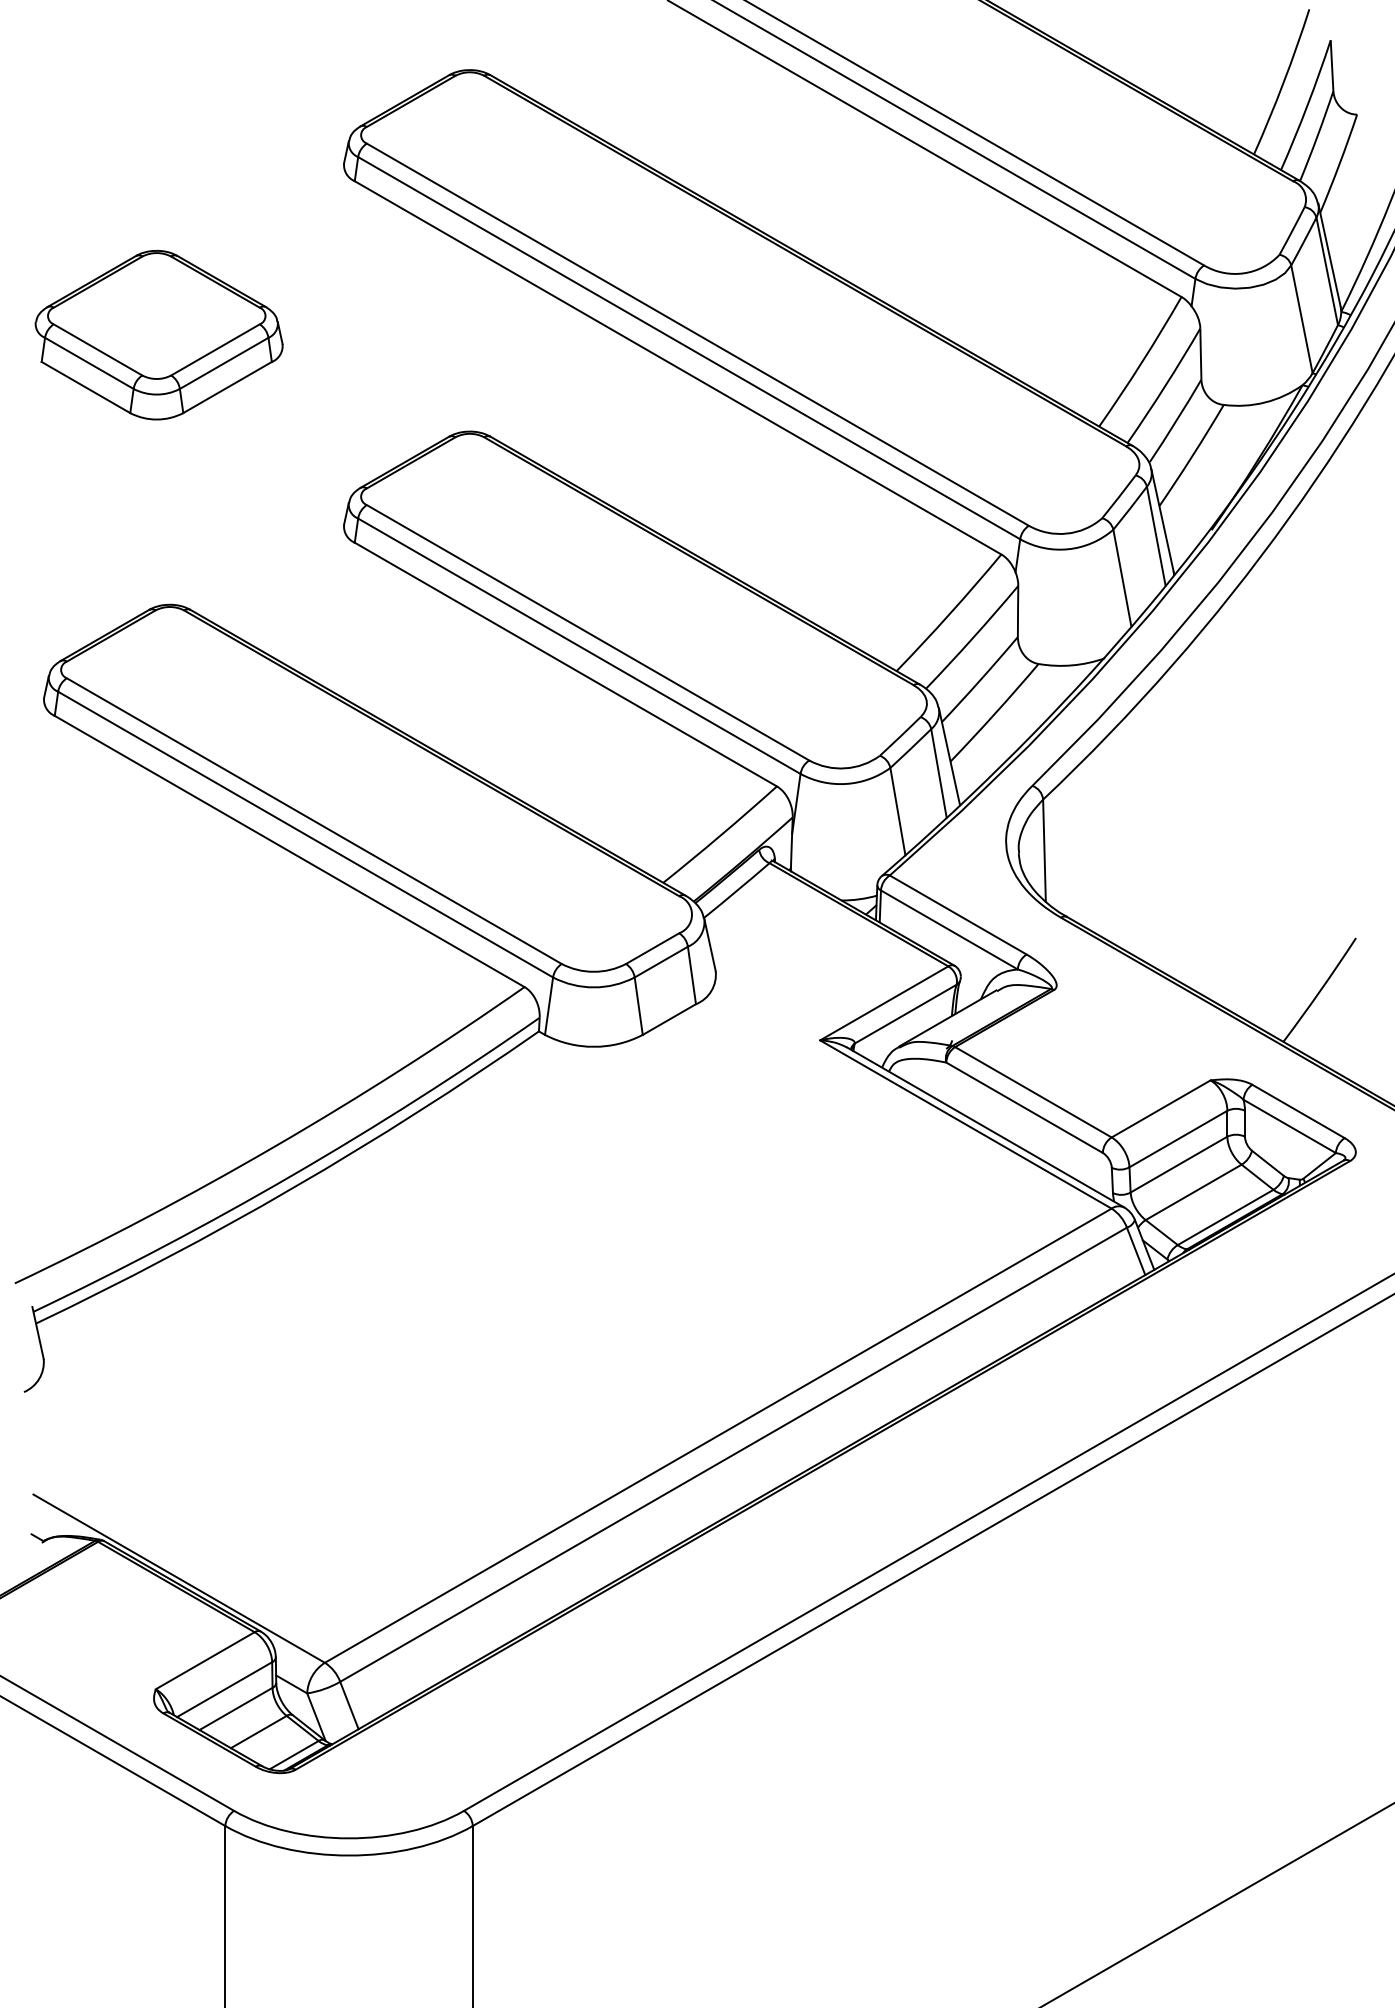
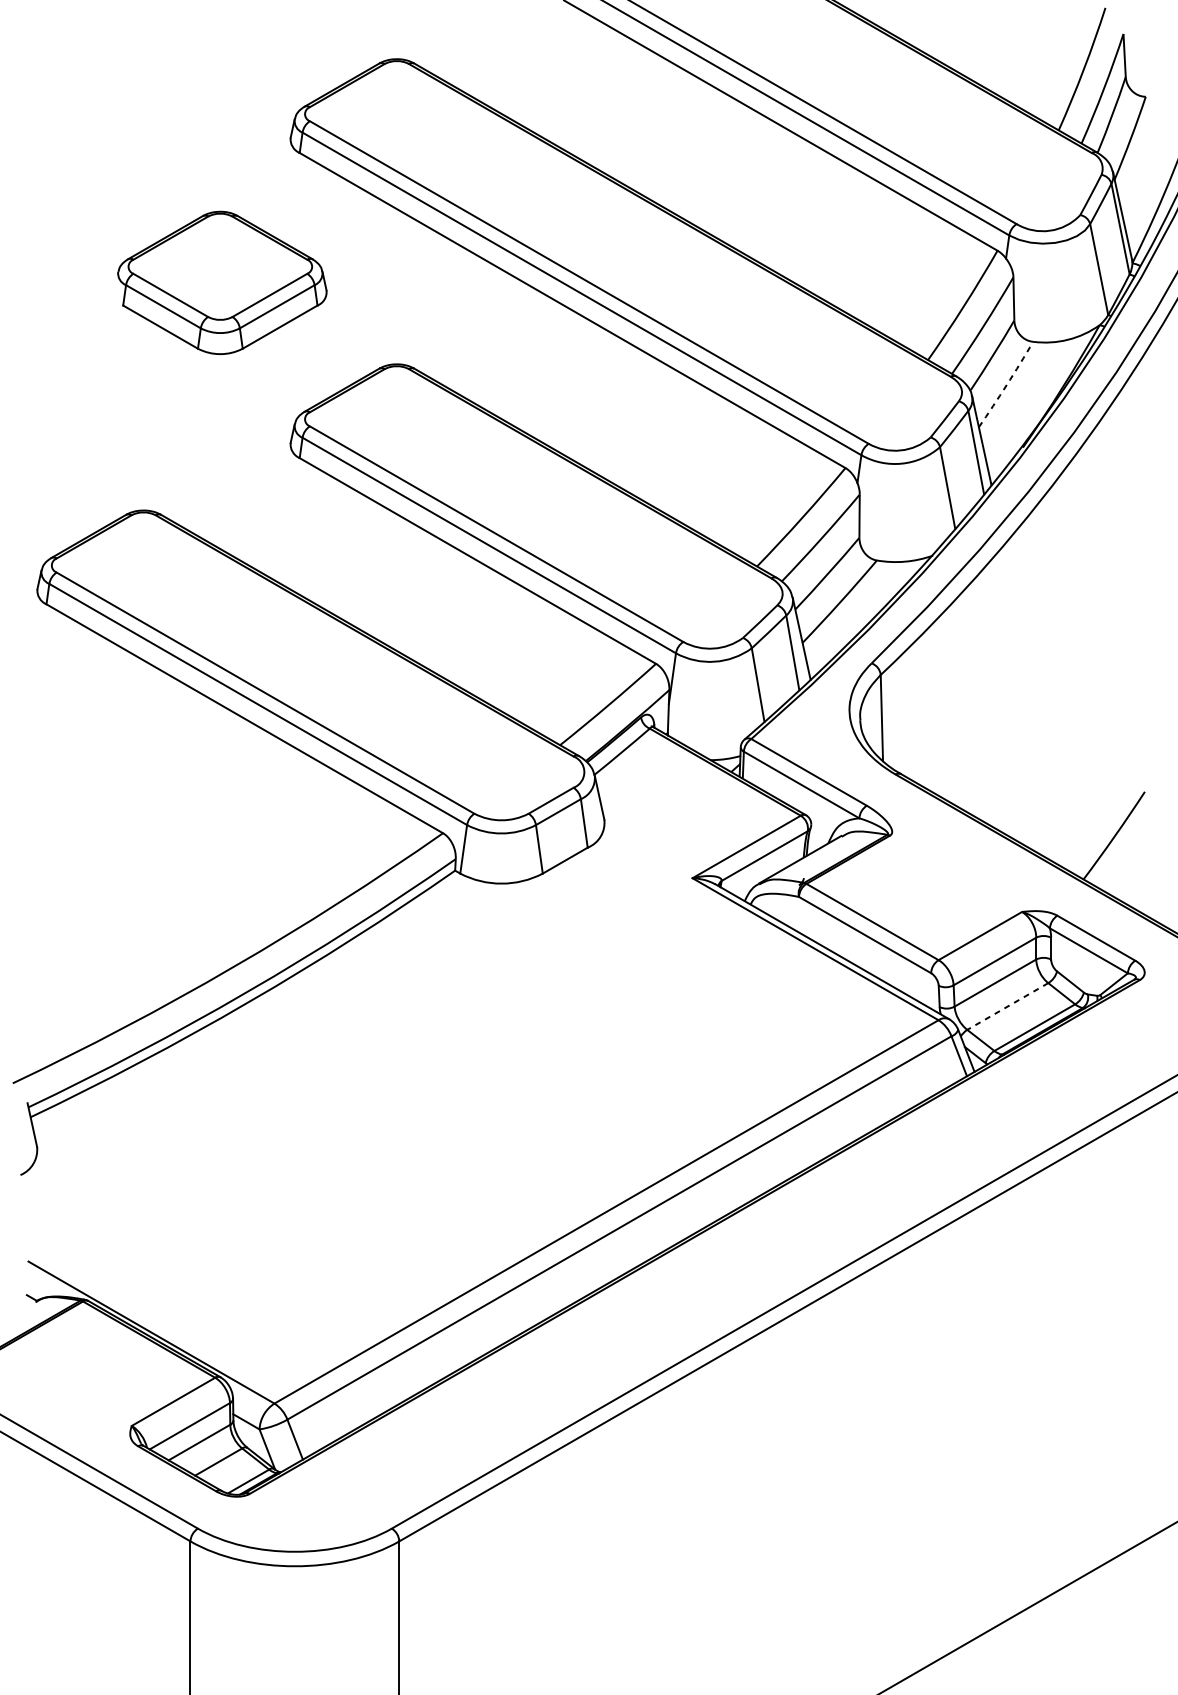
part: (158, 335) -> (221, 283), moved
arc: (1192, 456) -> (1006, 385), solid -> dashed
line: (1193, 1192) -> (1007, 1006), solid -> dashed

